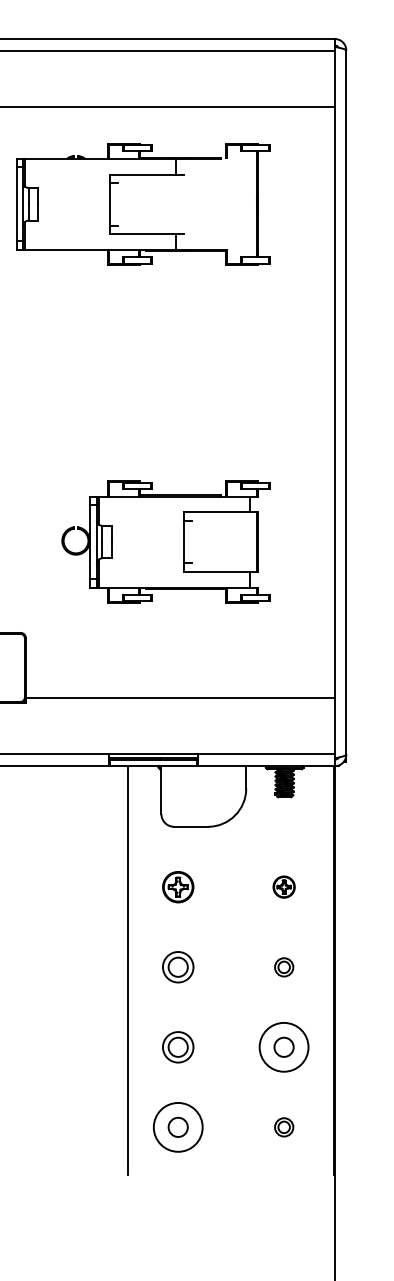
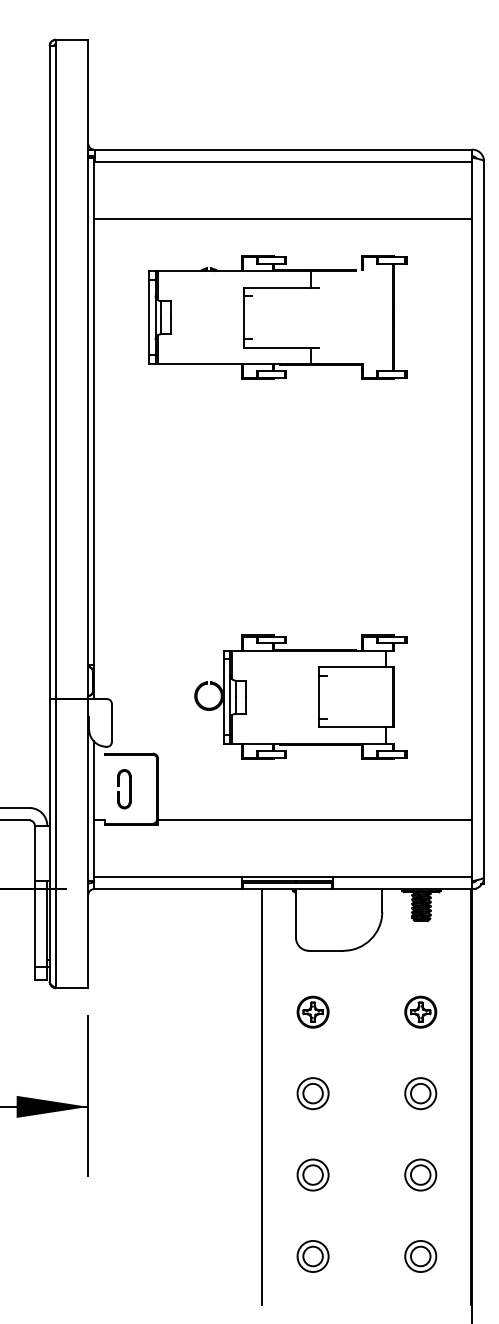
part: (165, 541) -> (300, 696), moved
part: (283, 886) -> (420, 1011), size x1.43
part: (283, 967) -> (420, 1093), size x1.67
circle: (283, 1046) -> (420, 1174), size x0.62
circle: (177, 1127) -> (312, 1256), size x0.62
part: (283, 1127) -> (420, 1256), size x1.67

